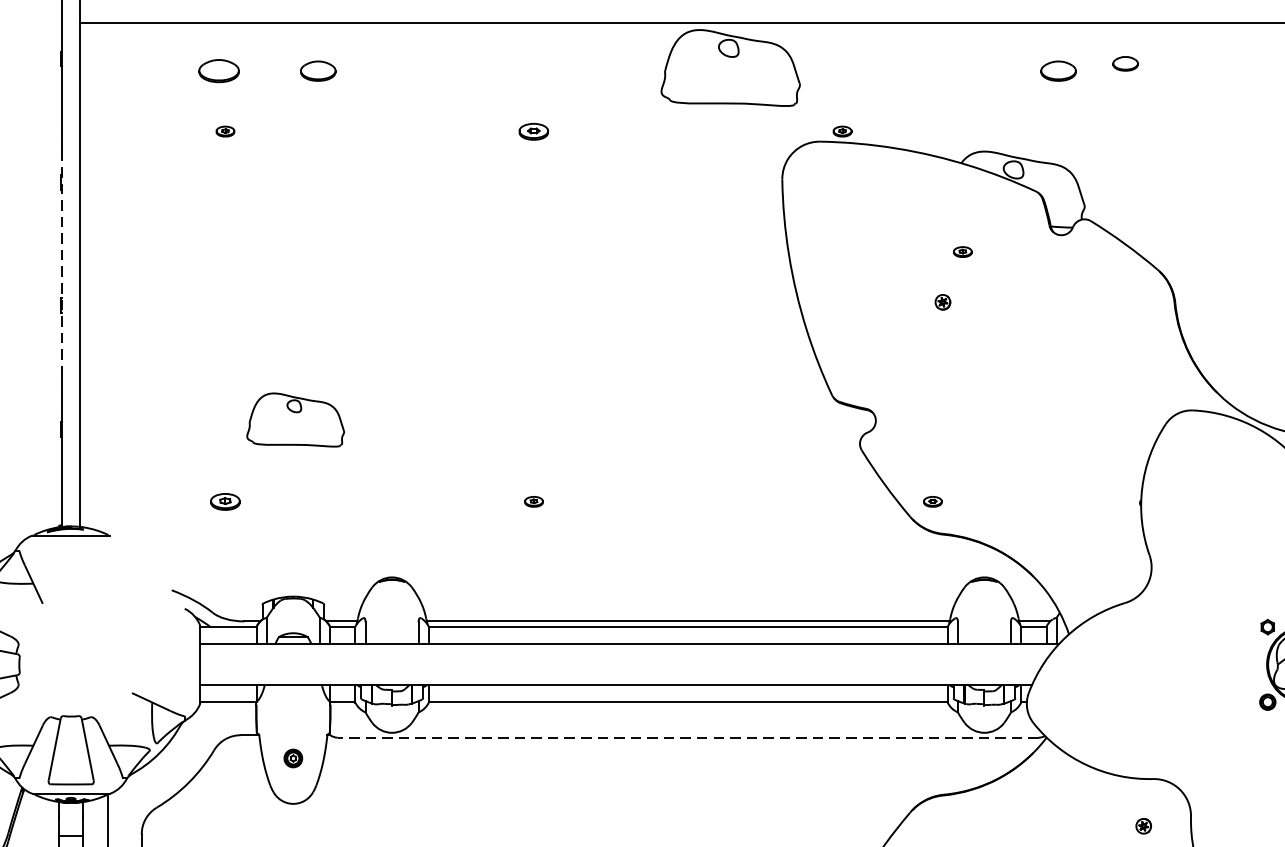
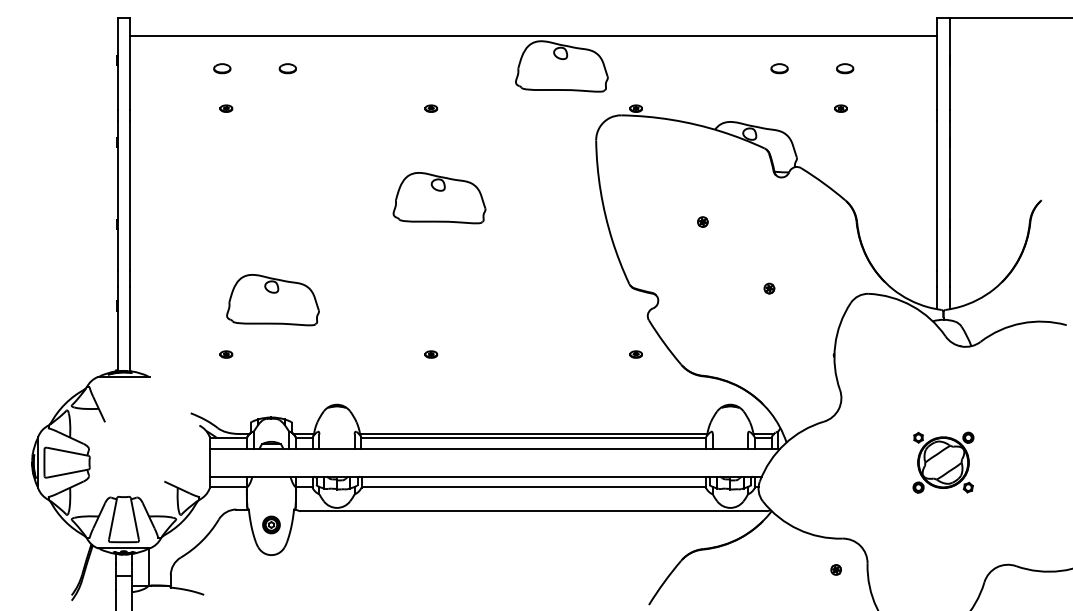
part: (1126, 63) -> (845, 68), moved
part: (219, 71) -> (222, 68), size x0.62
part: (317, 71) -> (287, 68), size x0.71
part: (1058, 71) -> (779, 68), size x0.71
part: (534, 131) -> (431, 108), size x0.62
part: (962, 251) -> (840, 108), moved
line: (61, 263) -> (117, 196), dashed -> solid
part: (546, 266) -> (439, 198), added
part: (1043, 402) -> (769, 288), added
part: (294, 420) -> (272, 300), size x1.43
part: (225, 501) -> (226, 354), size x0.62
part: (931, 501) -> (635, 354), moved
line: (687, 738) -> (533, 511), dashed -> solid
part: (293, 757) -> (271, 524), size x1.43

